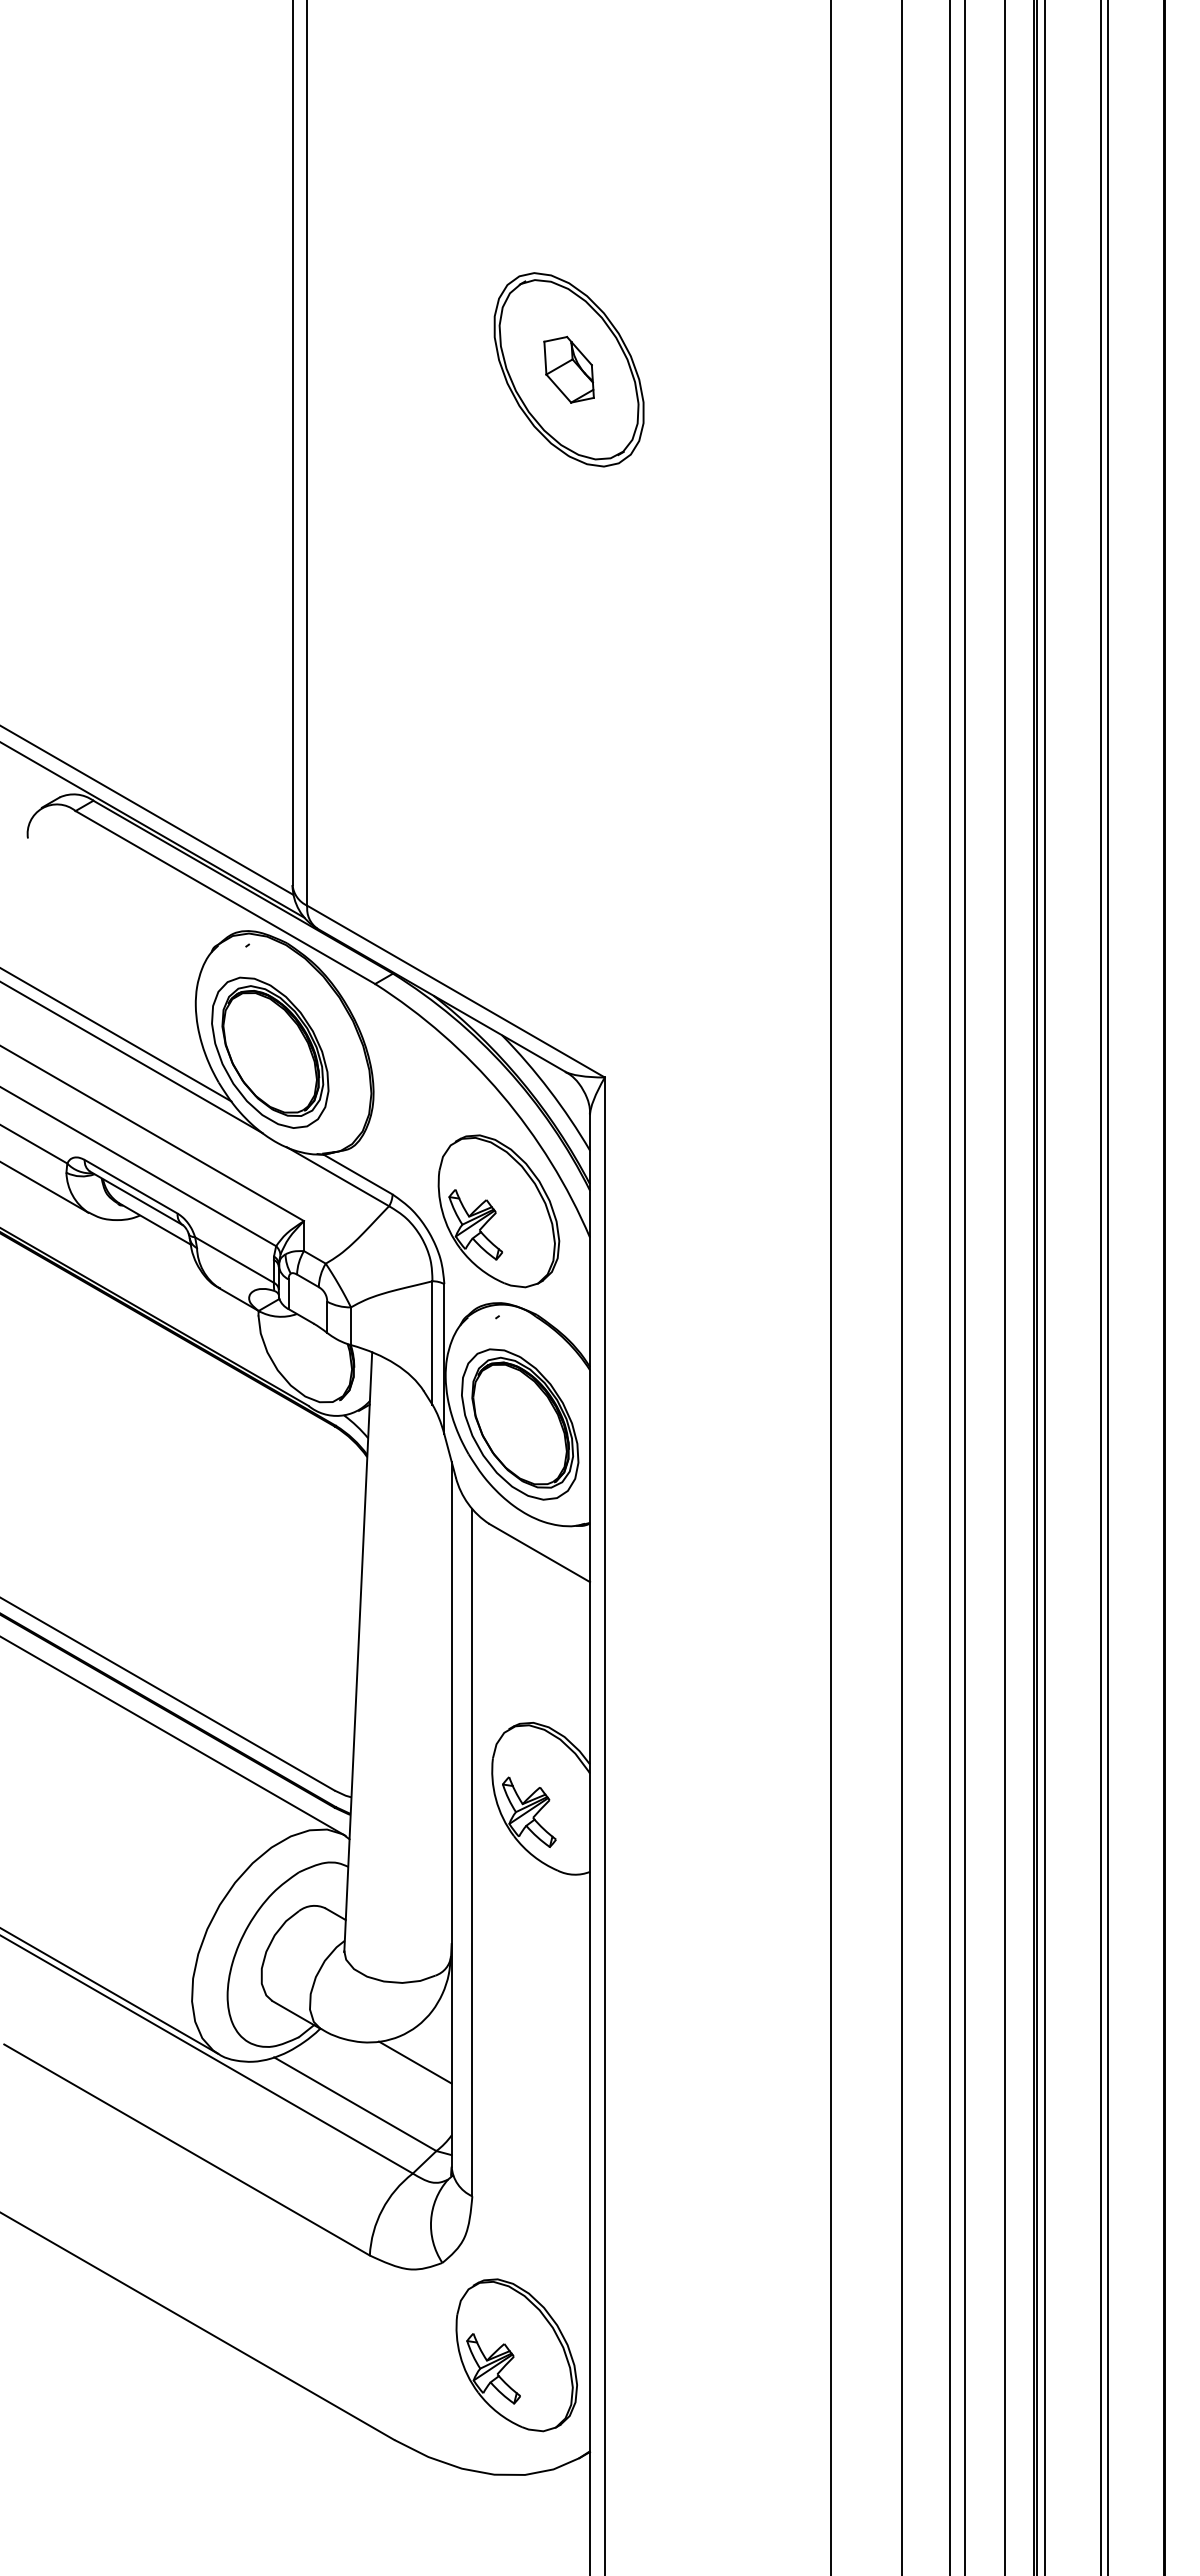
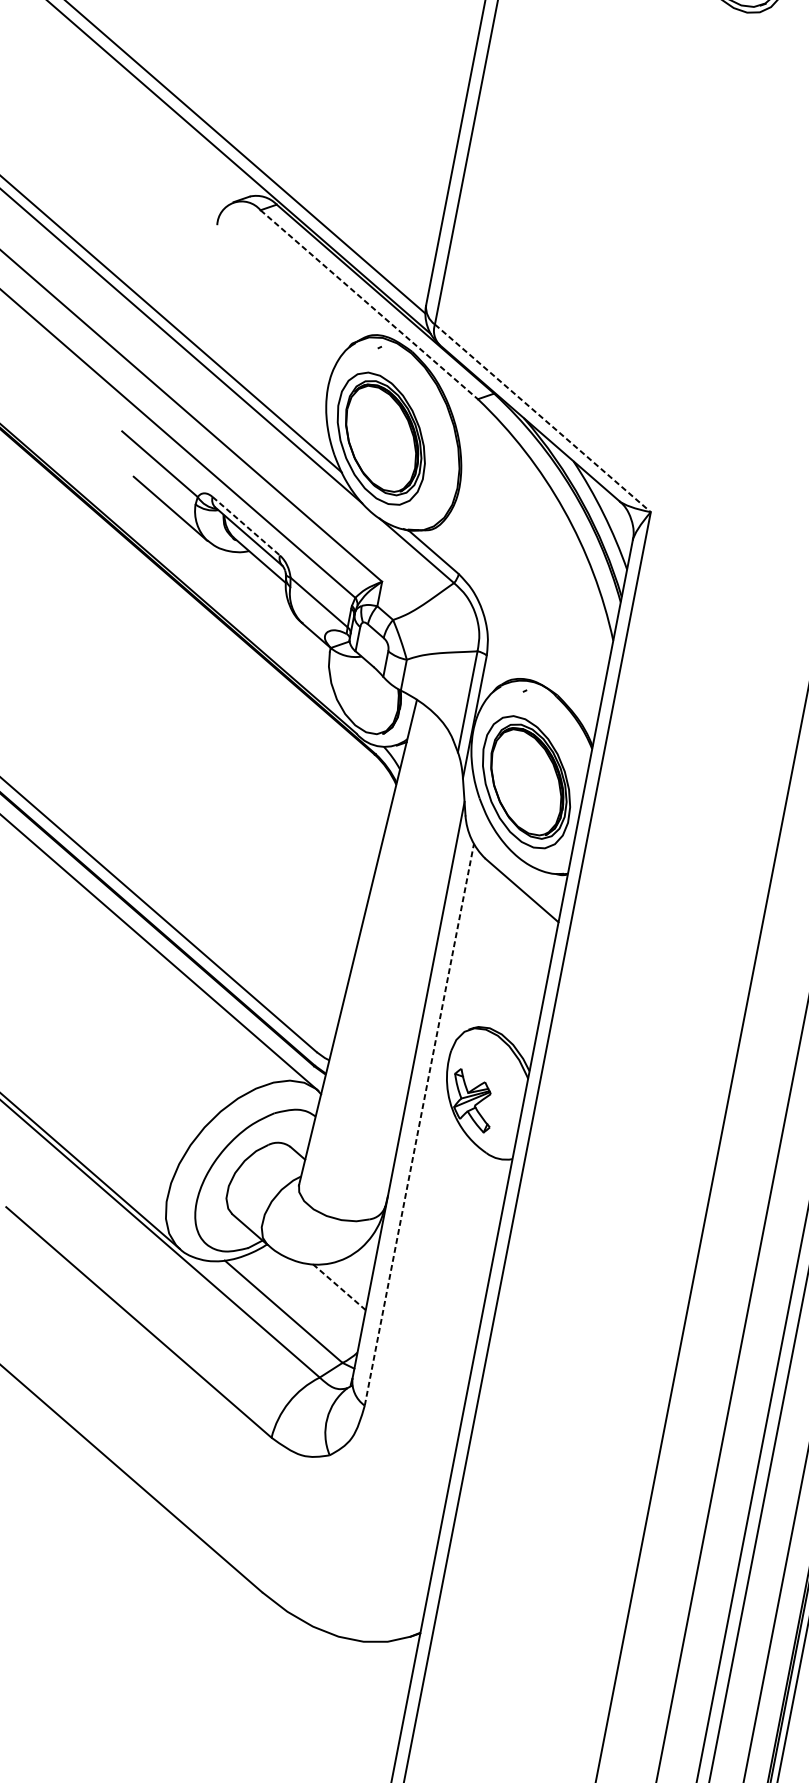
line: (225, 897) -> (369, 304), solid -> dashed
line: (456, 991) -> (543, 418), solid -> dashed
line: (131, 1186) -> (246, 526), solid -> dashed
part: (498, 1211) -> (542, 604), removed
line: (472, 1852) -> (419, 1124), solid -> dashed
line: (415, 2062) -> (339, 1287), solid -> dashed
part: (516, 2355) -> (375, 1542), removed

